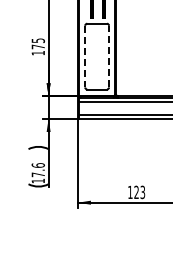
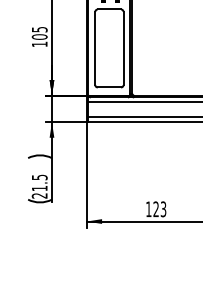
text: (37, 46) -> (38, 36), 175 -> 105
line: (85, 56) -> (95, 48), dashed -> solid
line: (109, 56) -> (124, 48), dashed -> solid
text: (37, 173) -> (38, 186), 17.6 -> 21.5

